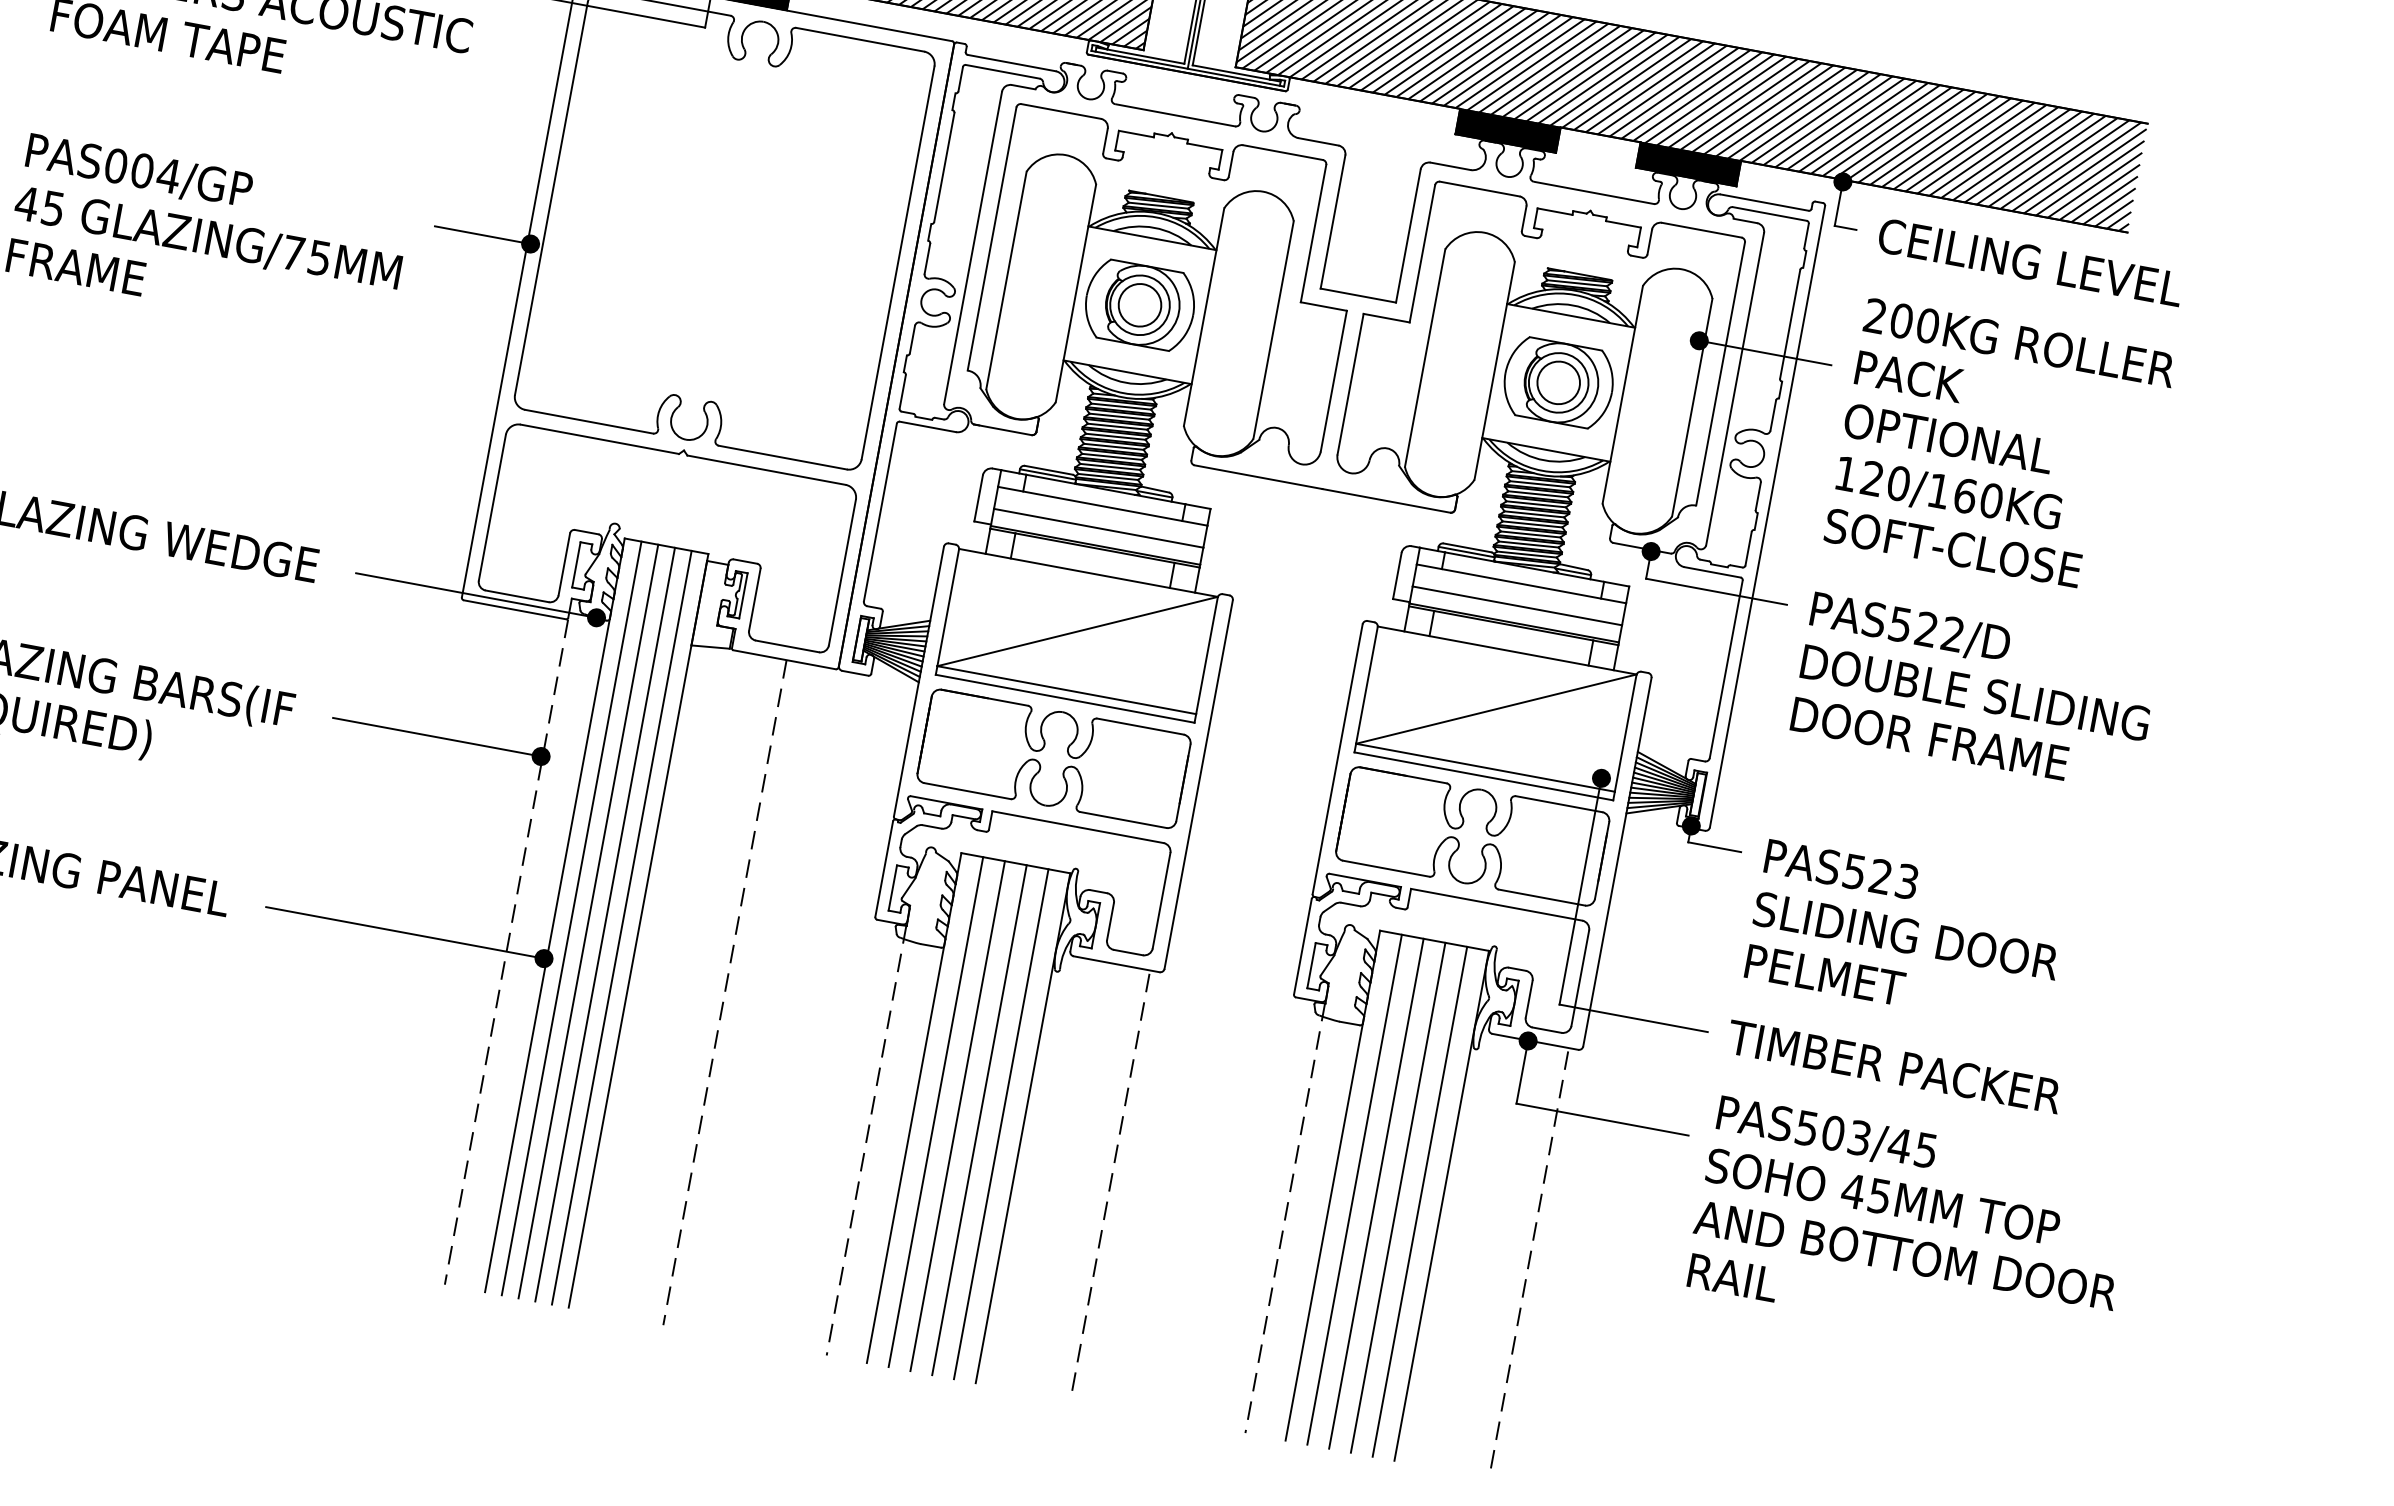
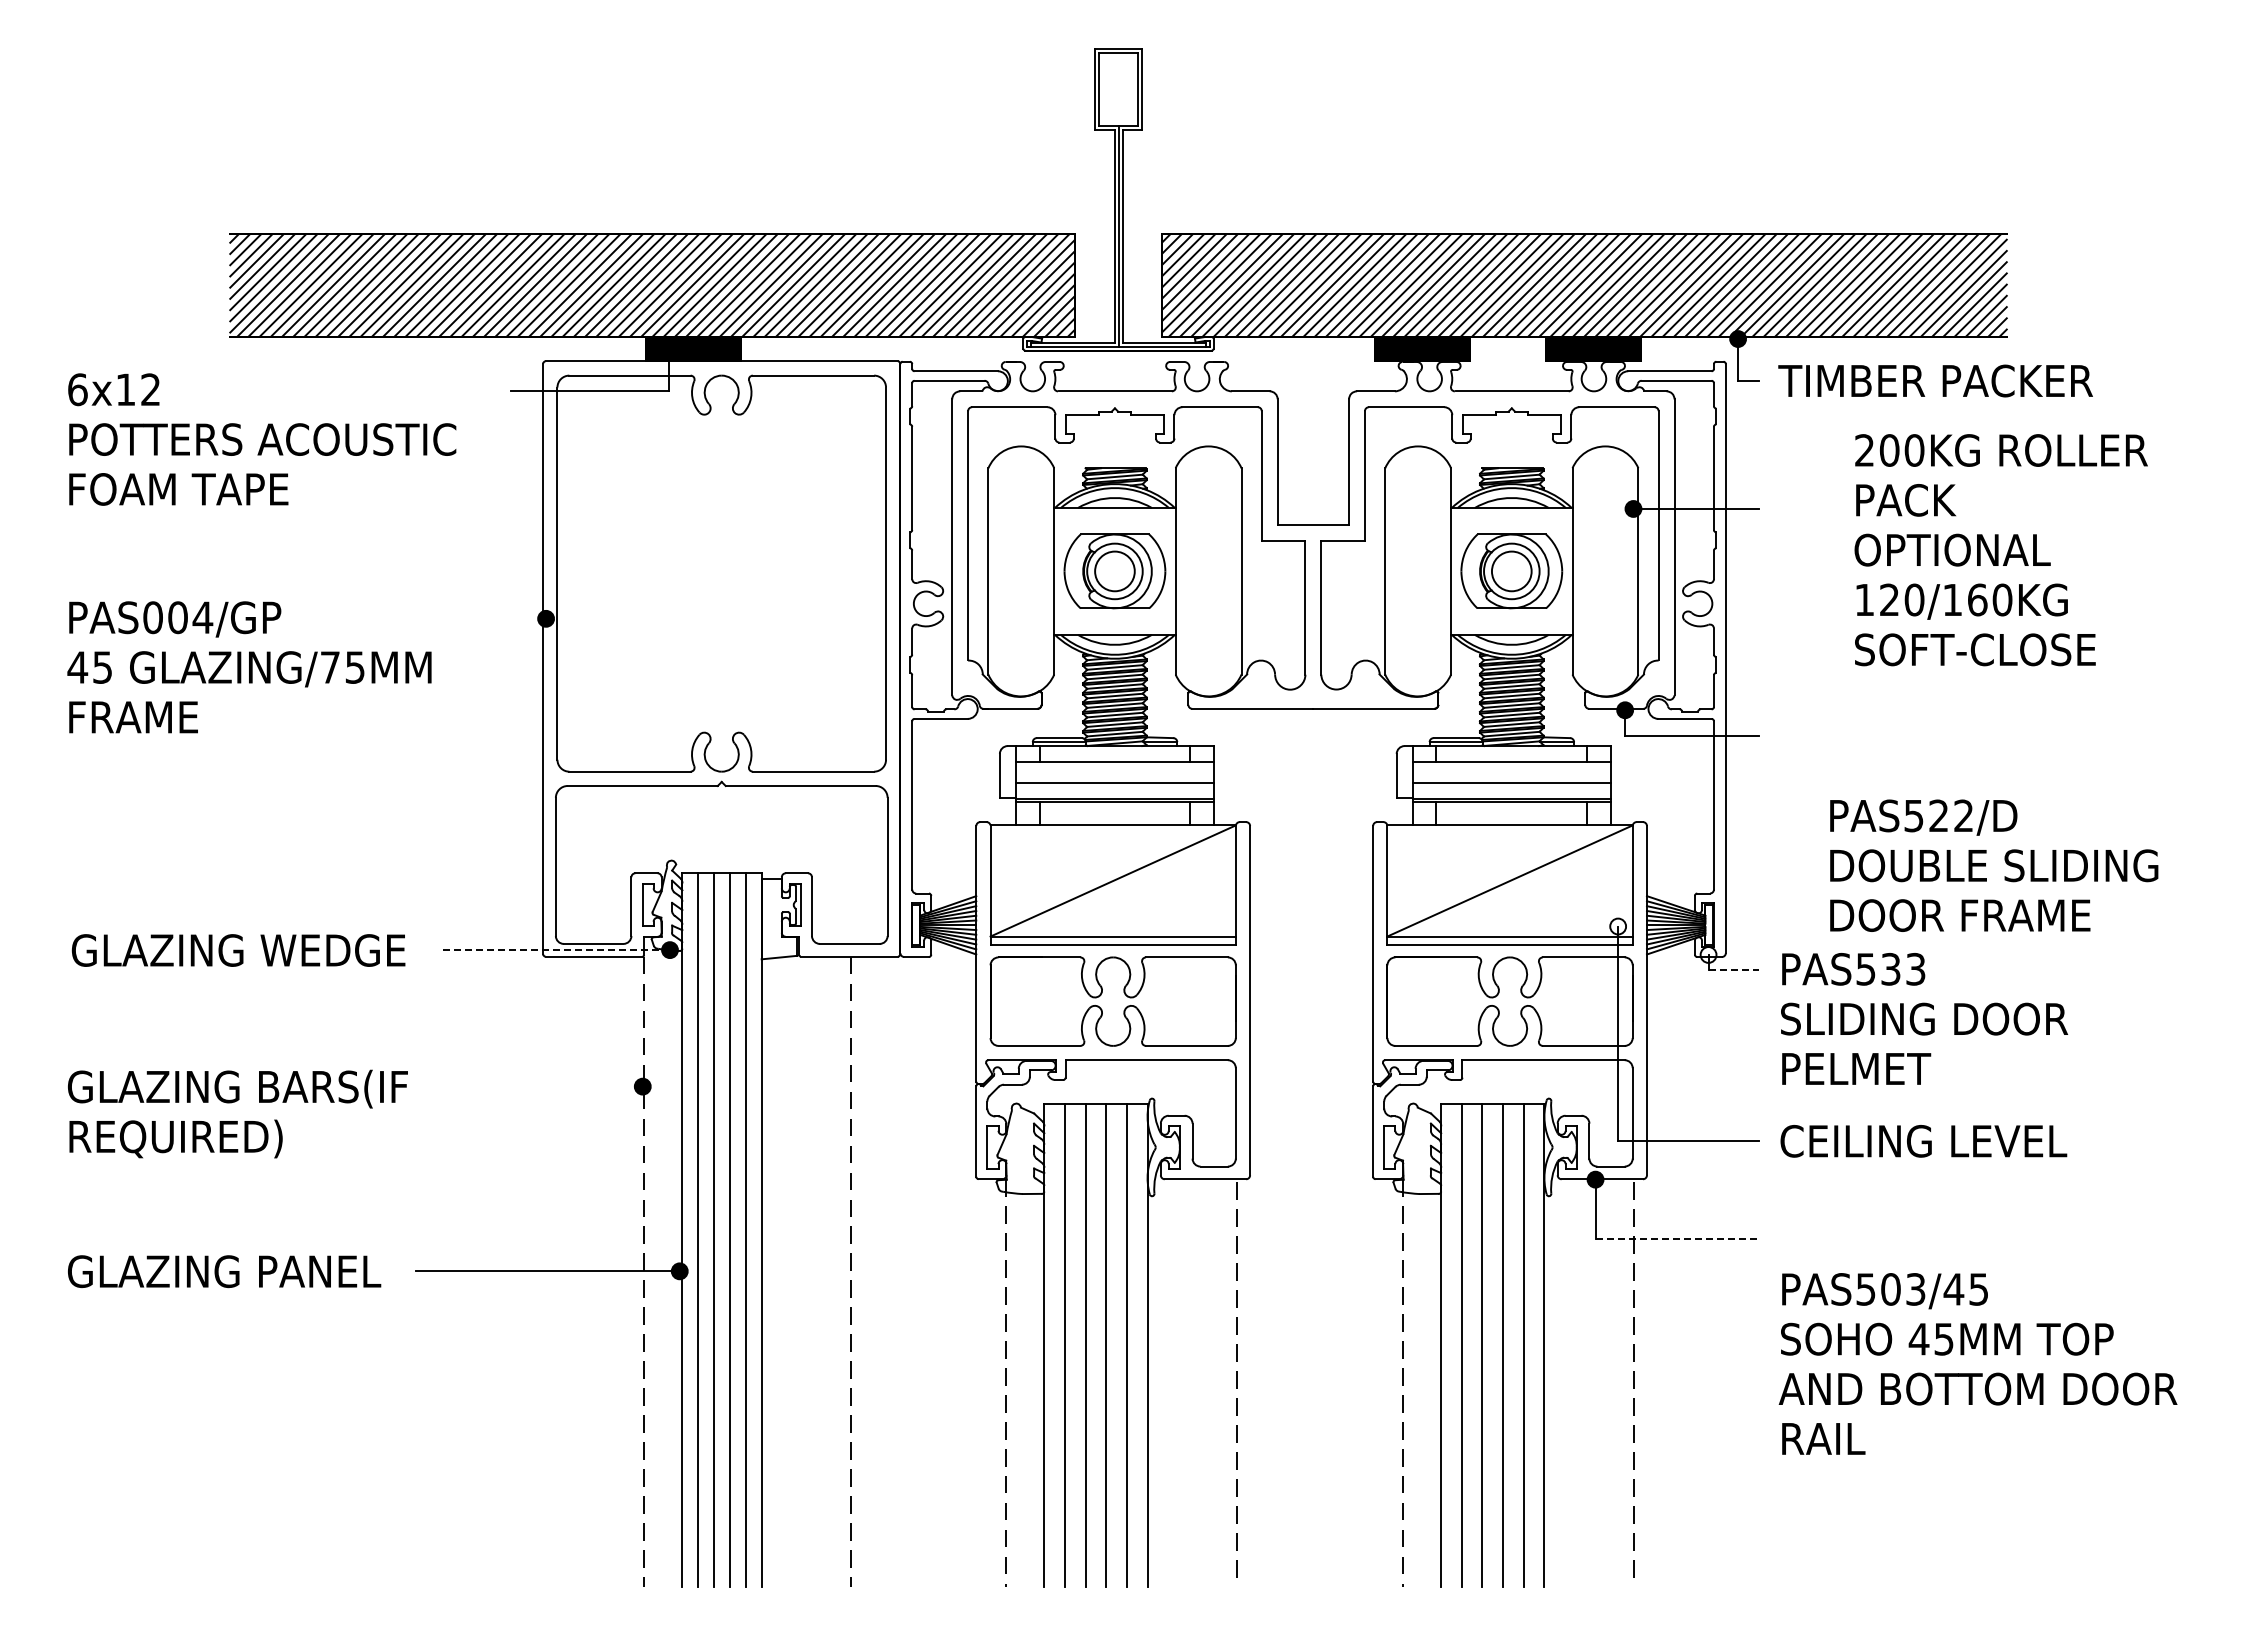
line: (482, 234) -> (500, 618), removed
text: (2043, 264) -> (1935, 380), CEILING LEVEL -> TIMBER PACKER
text: (1999, 448) -> (2000, 550), moved
line: (476, 596) -> (556, 950), solid -> dashed
text: (1975, 692) -> (1994, 865), moved
line: (436, 736) -> (543, 1086), removed
fill: (1601, 778) -> (1618, 926), removed
fill: (1691, 825) -> (1708, 954), removed
line: (1715, 847) -> (1734, 970), solid -> dashed
text: (1880, 876) -> (1890, 969), PAS523 -> PAS533
text: (1894, 1066) -> (1935, 1140), TIMBER PACKER -> CEILING LEVEL
line: (1602, 1120) -> (1677, 1239), solid -> dashed
text: (1910, 1228) -> (1977, 1363), moved

